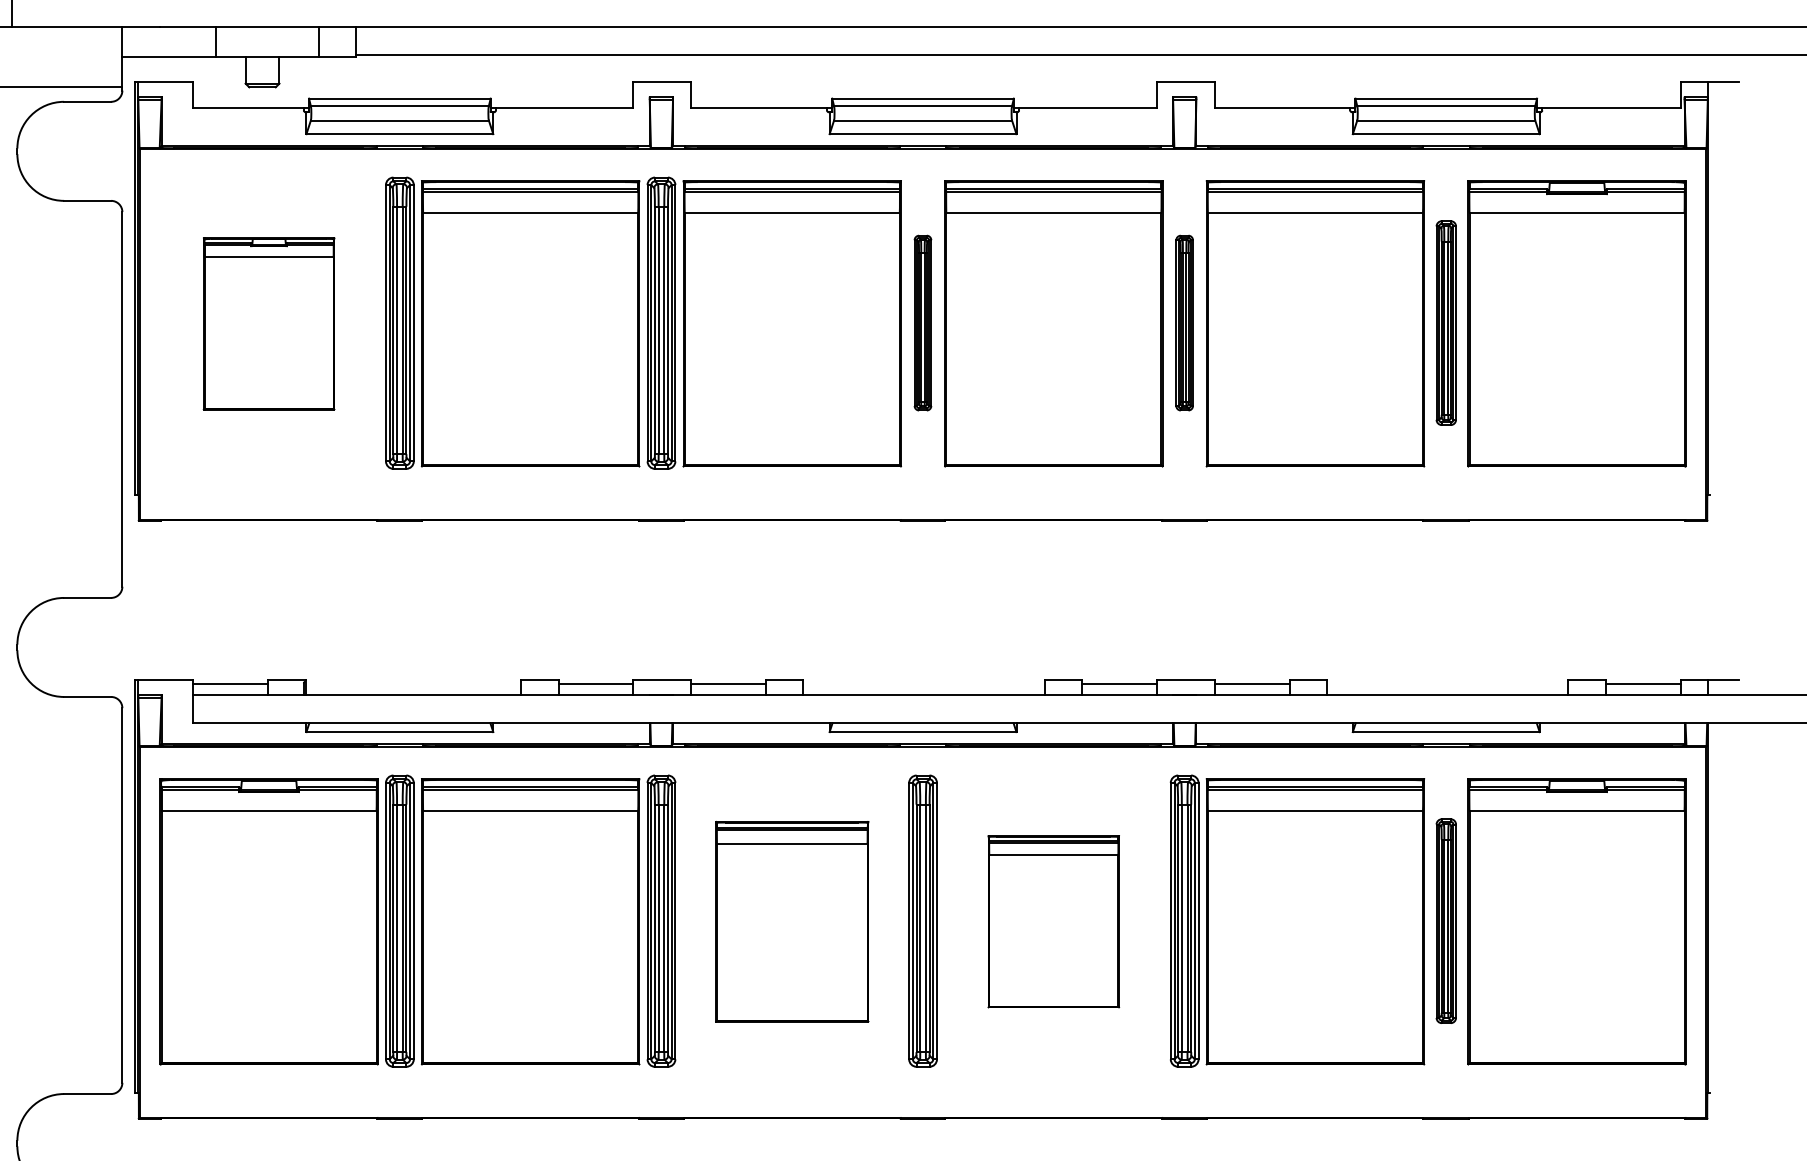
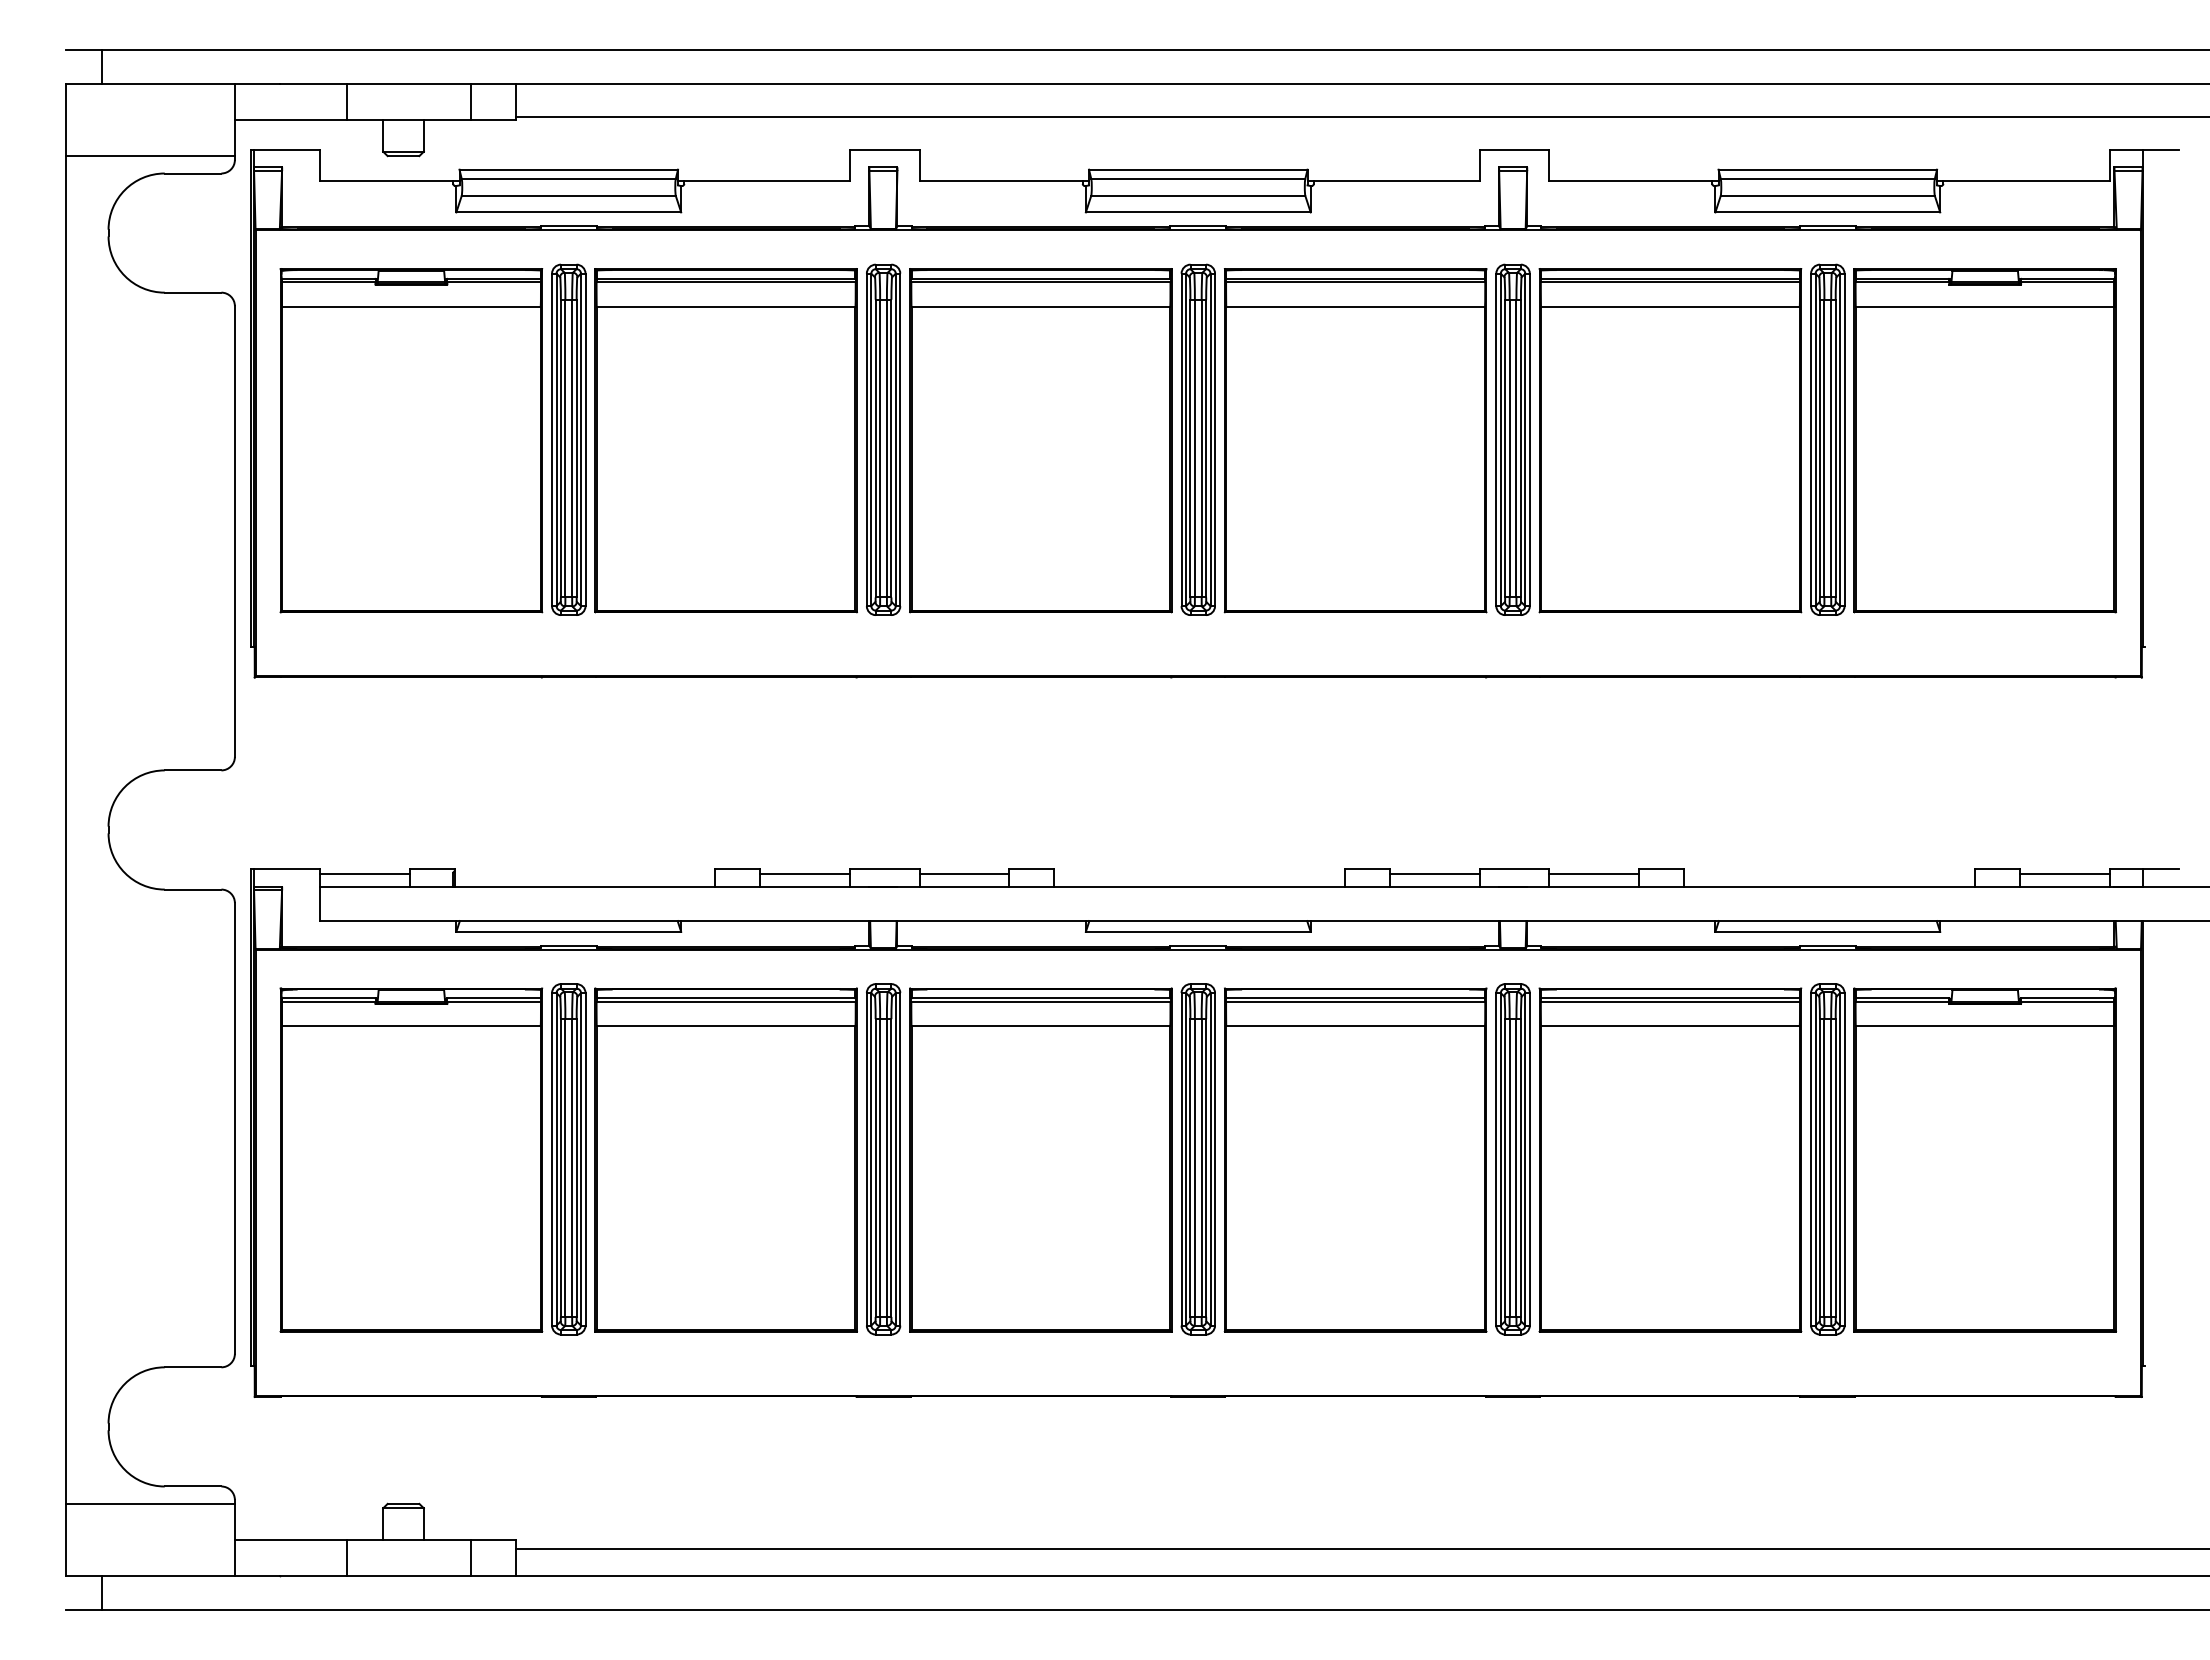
part: (922, 322) -> (1197, 439), size x1.67
part: (1184, 322) -> (1512, 439), size x1.67
part: (1446, 322) -> (1827, 439), size x1.43
part: (269, 323) -> (411, 440), size x1.67
part: (791, 921) -> (1040, 1159), size x1.43
part: (1053, 921) -> (1355, 1159), size x1.67
part: (1446, 921) -> (1827, 1159), size x1.43

